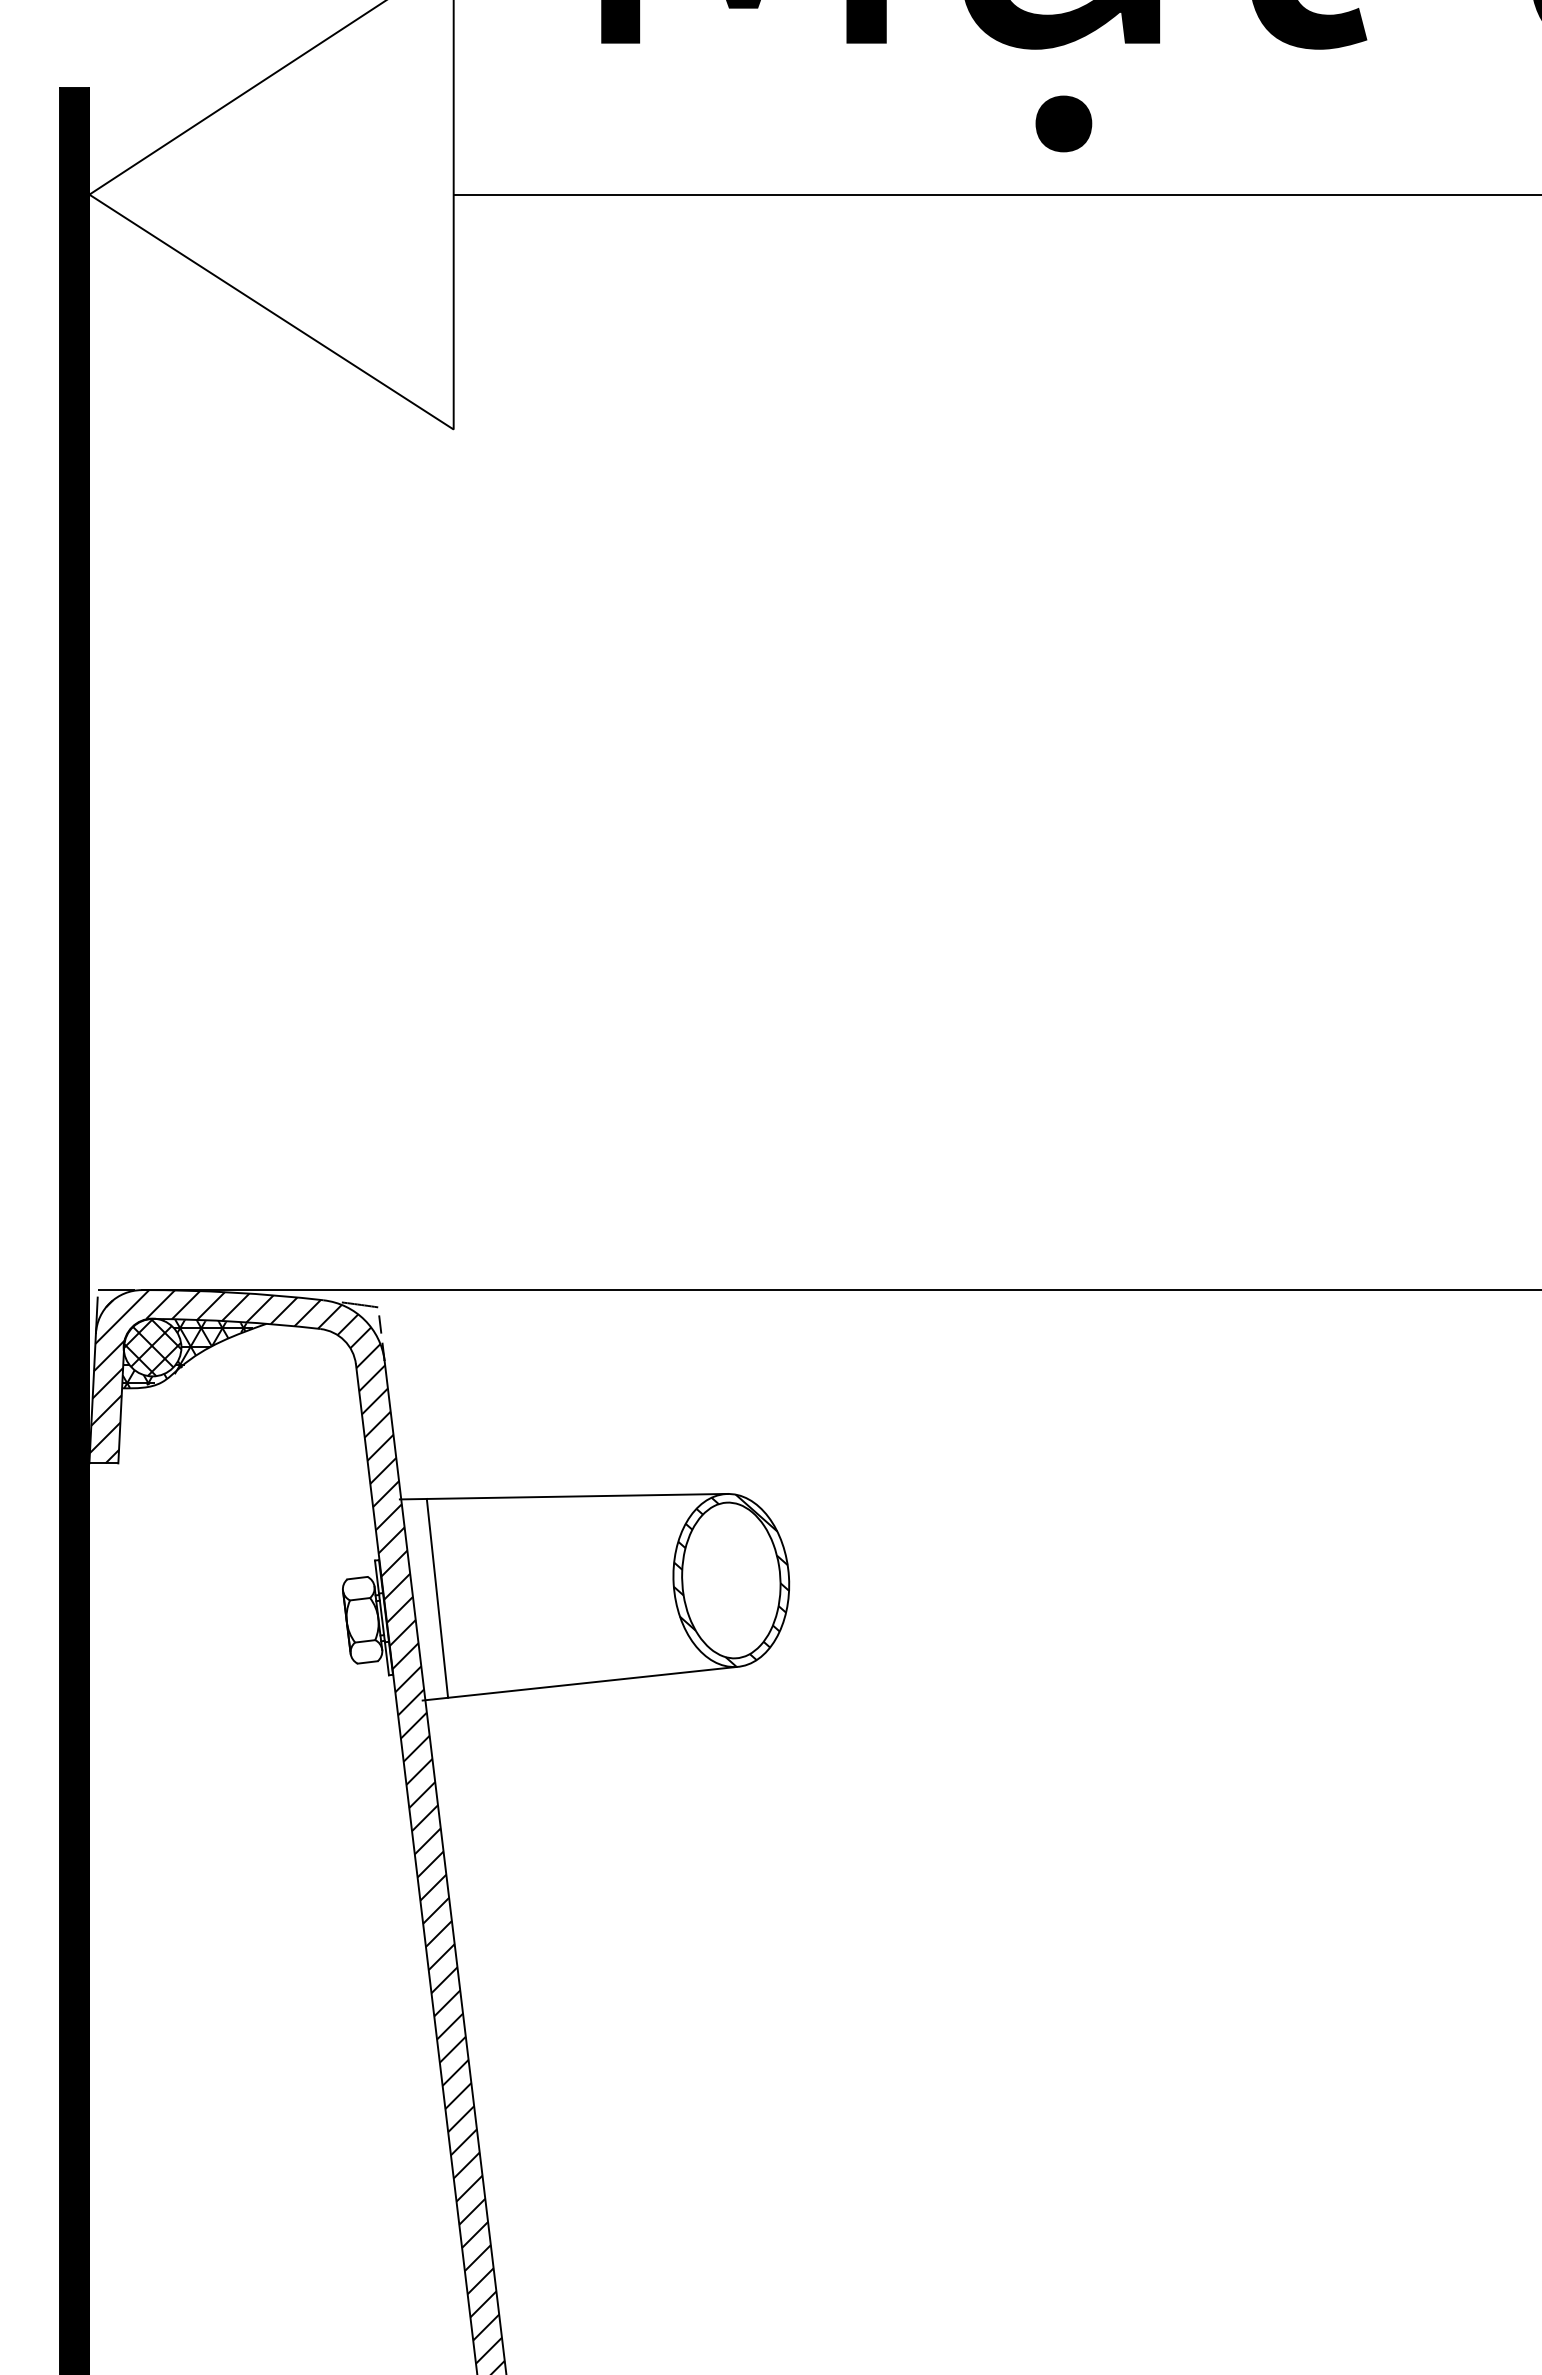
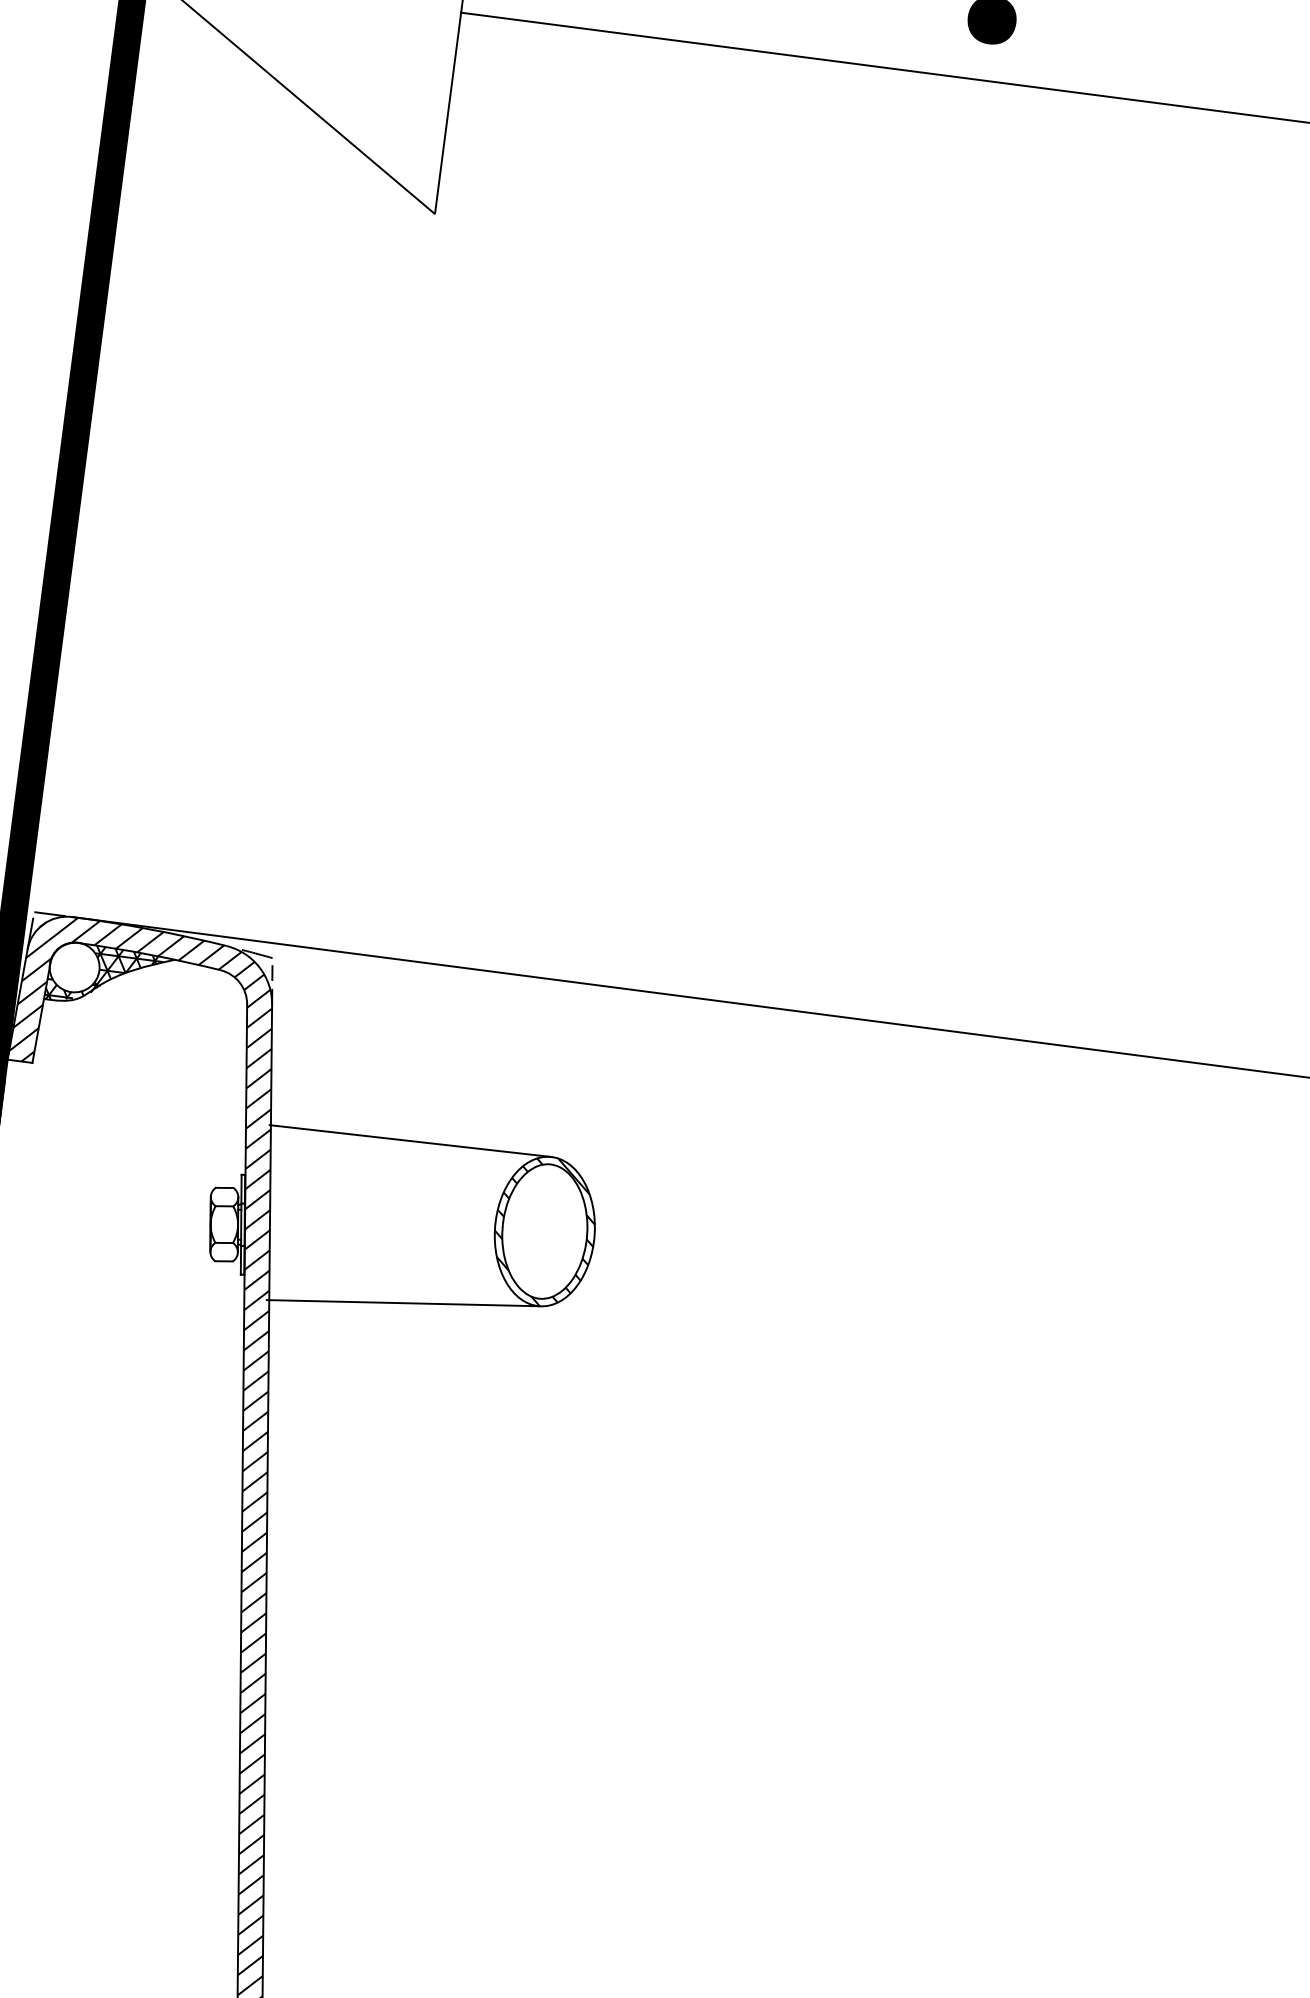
hatch: (152, 1347) -> (74, 967), removed
line: (437, 1597) -> (291, 1213), removed

